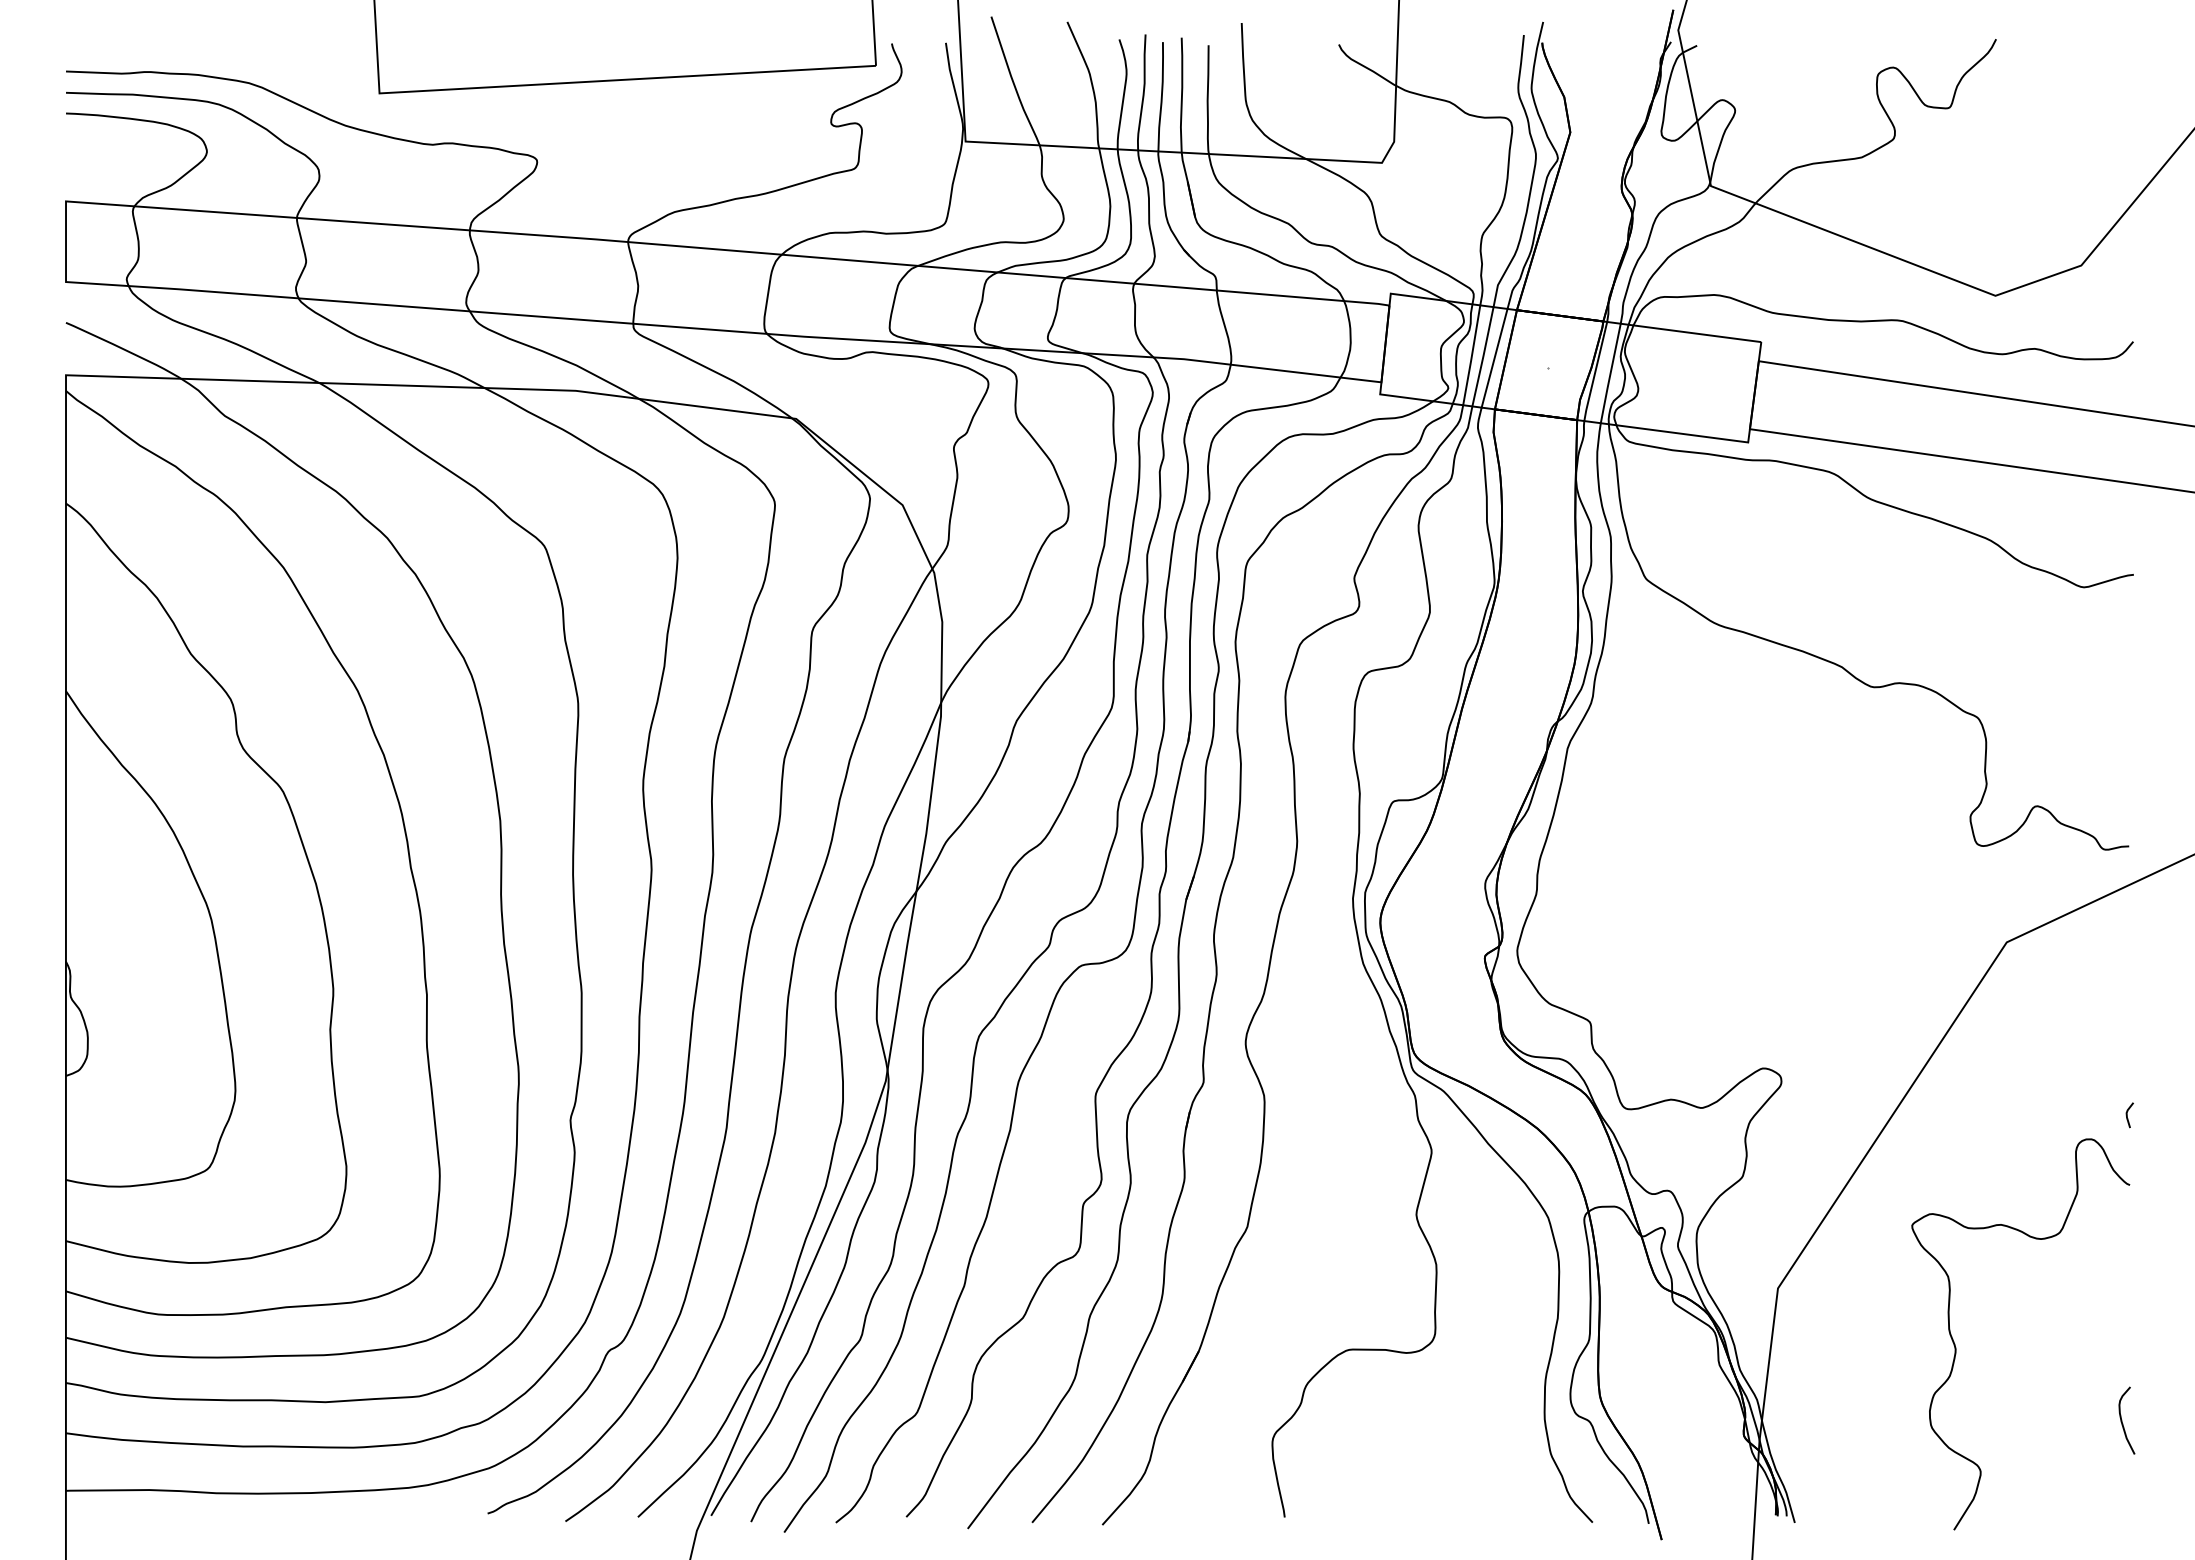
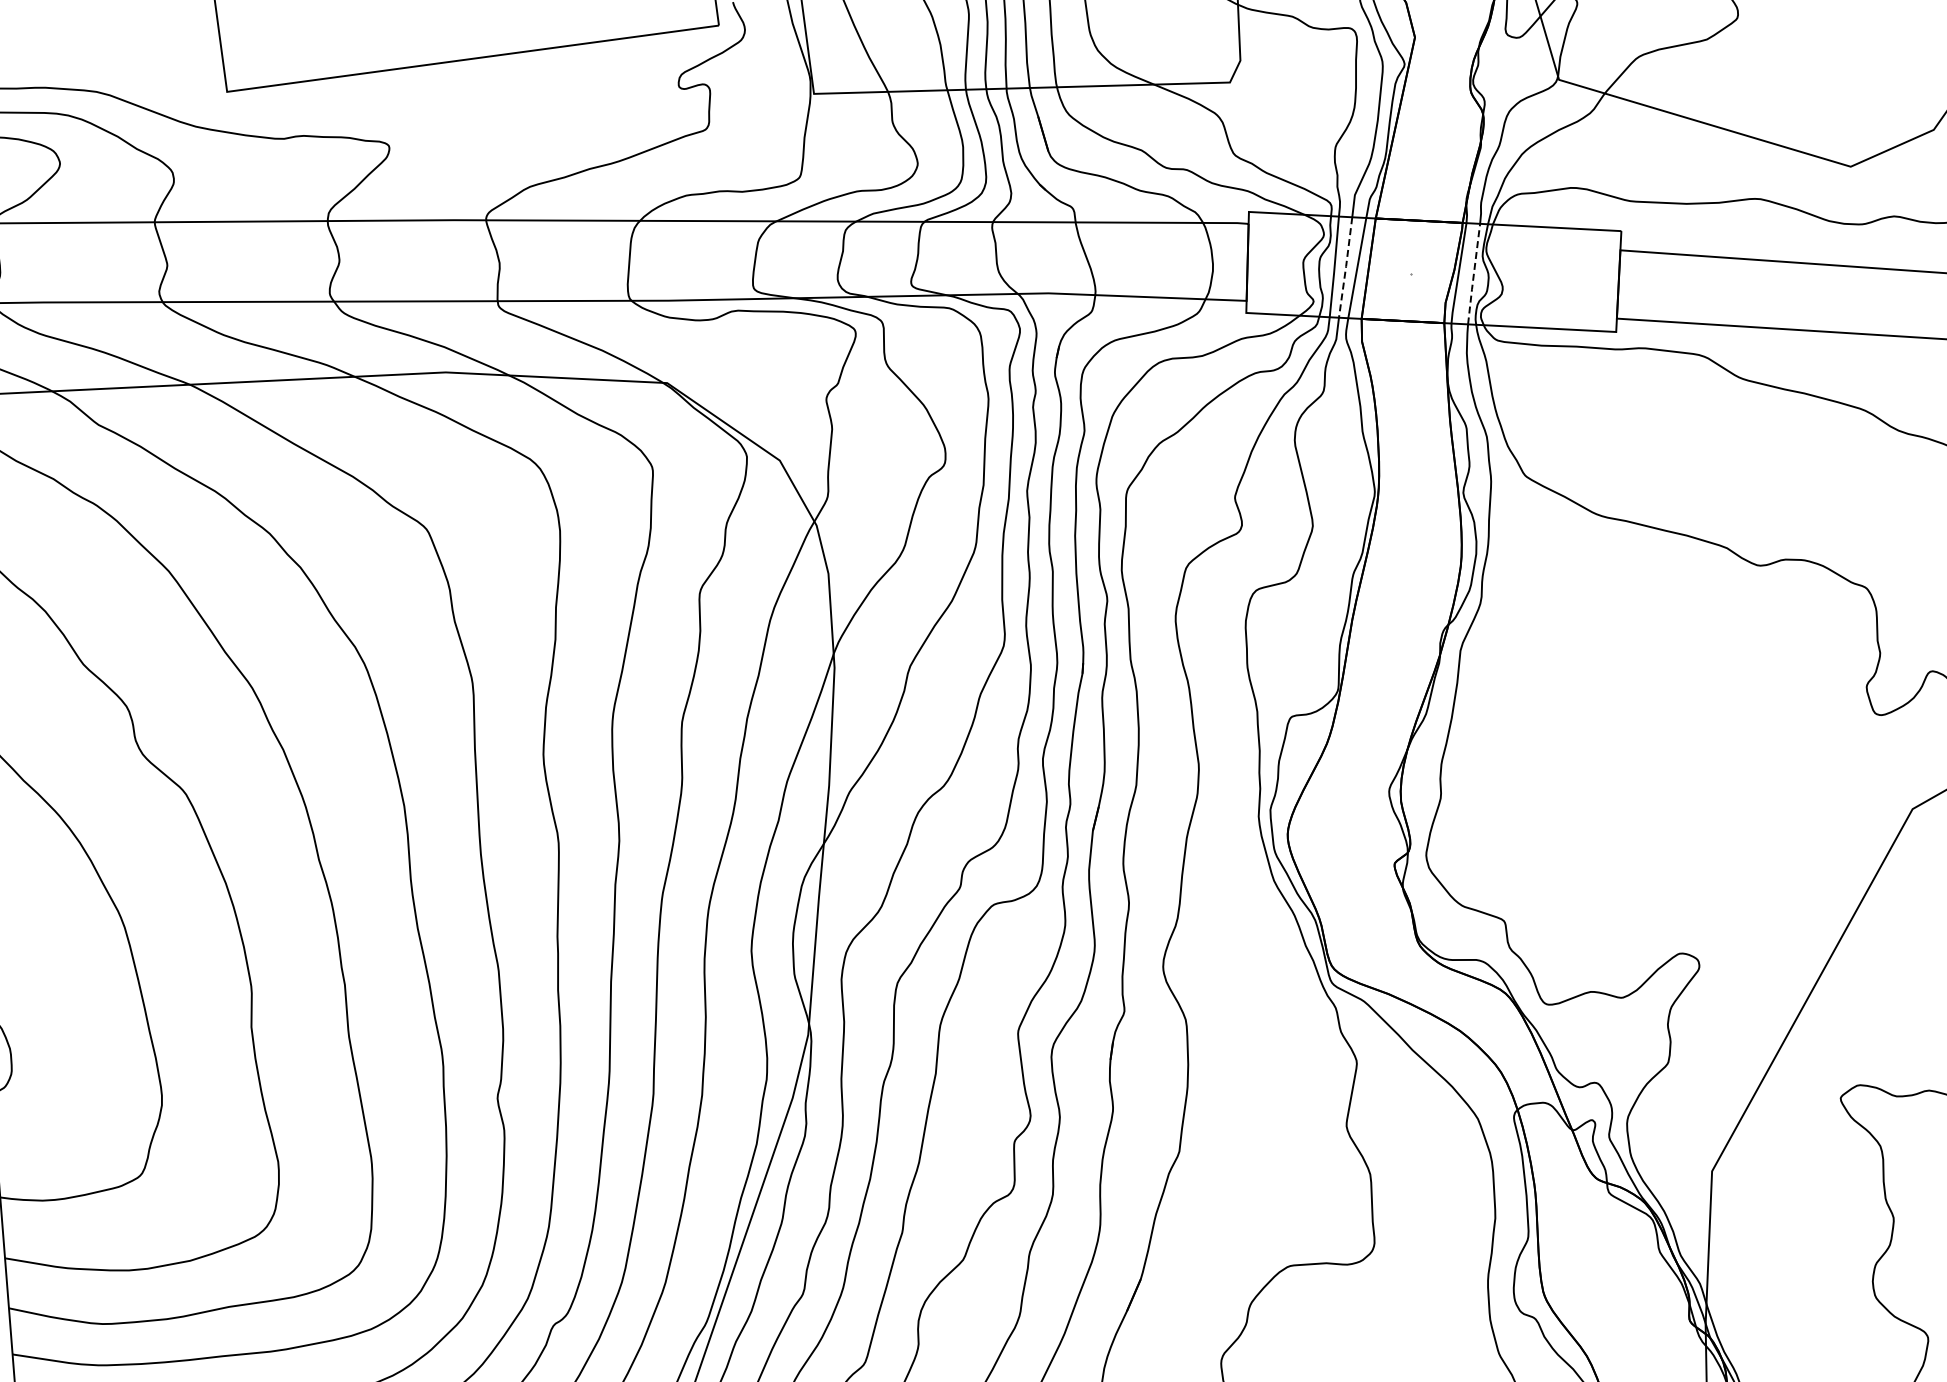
line: (1483, 356) -> (1346, 267), solid -> dashed
line: (1610, 373) -> (1473, 274), solid -> dashed

